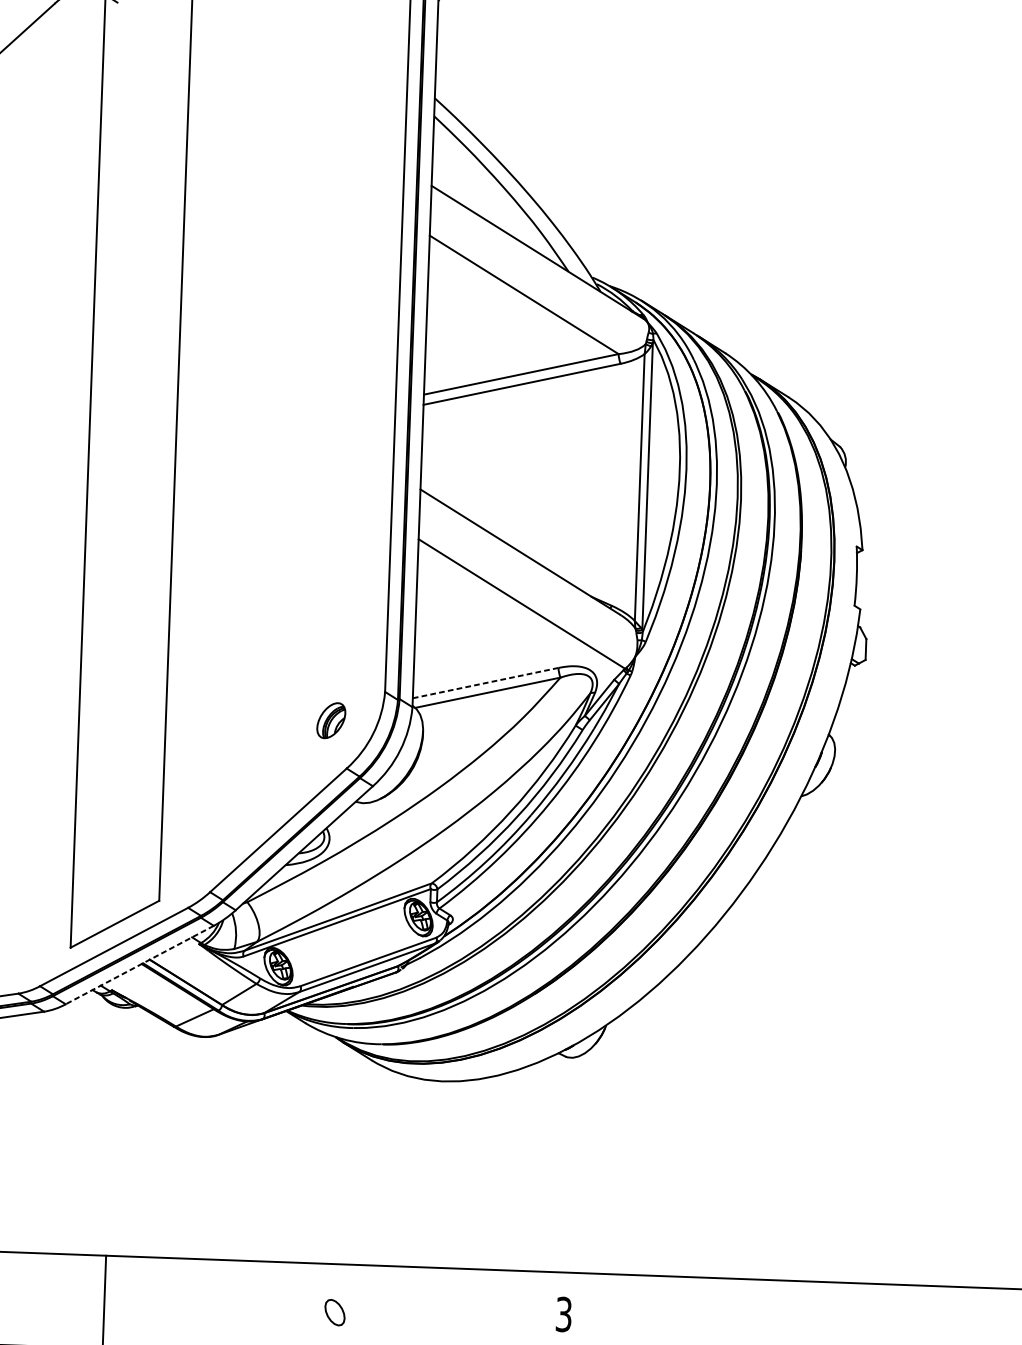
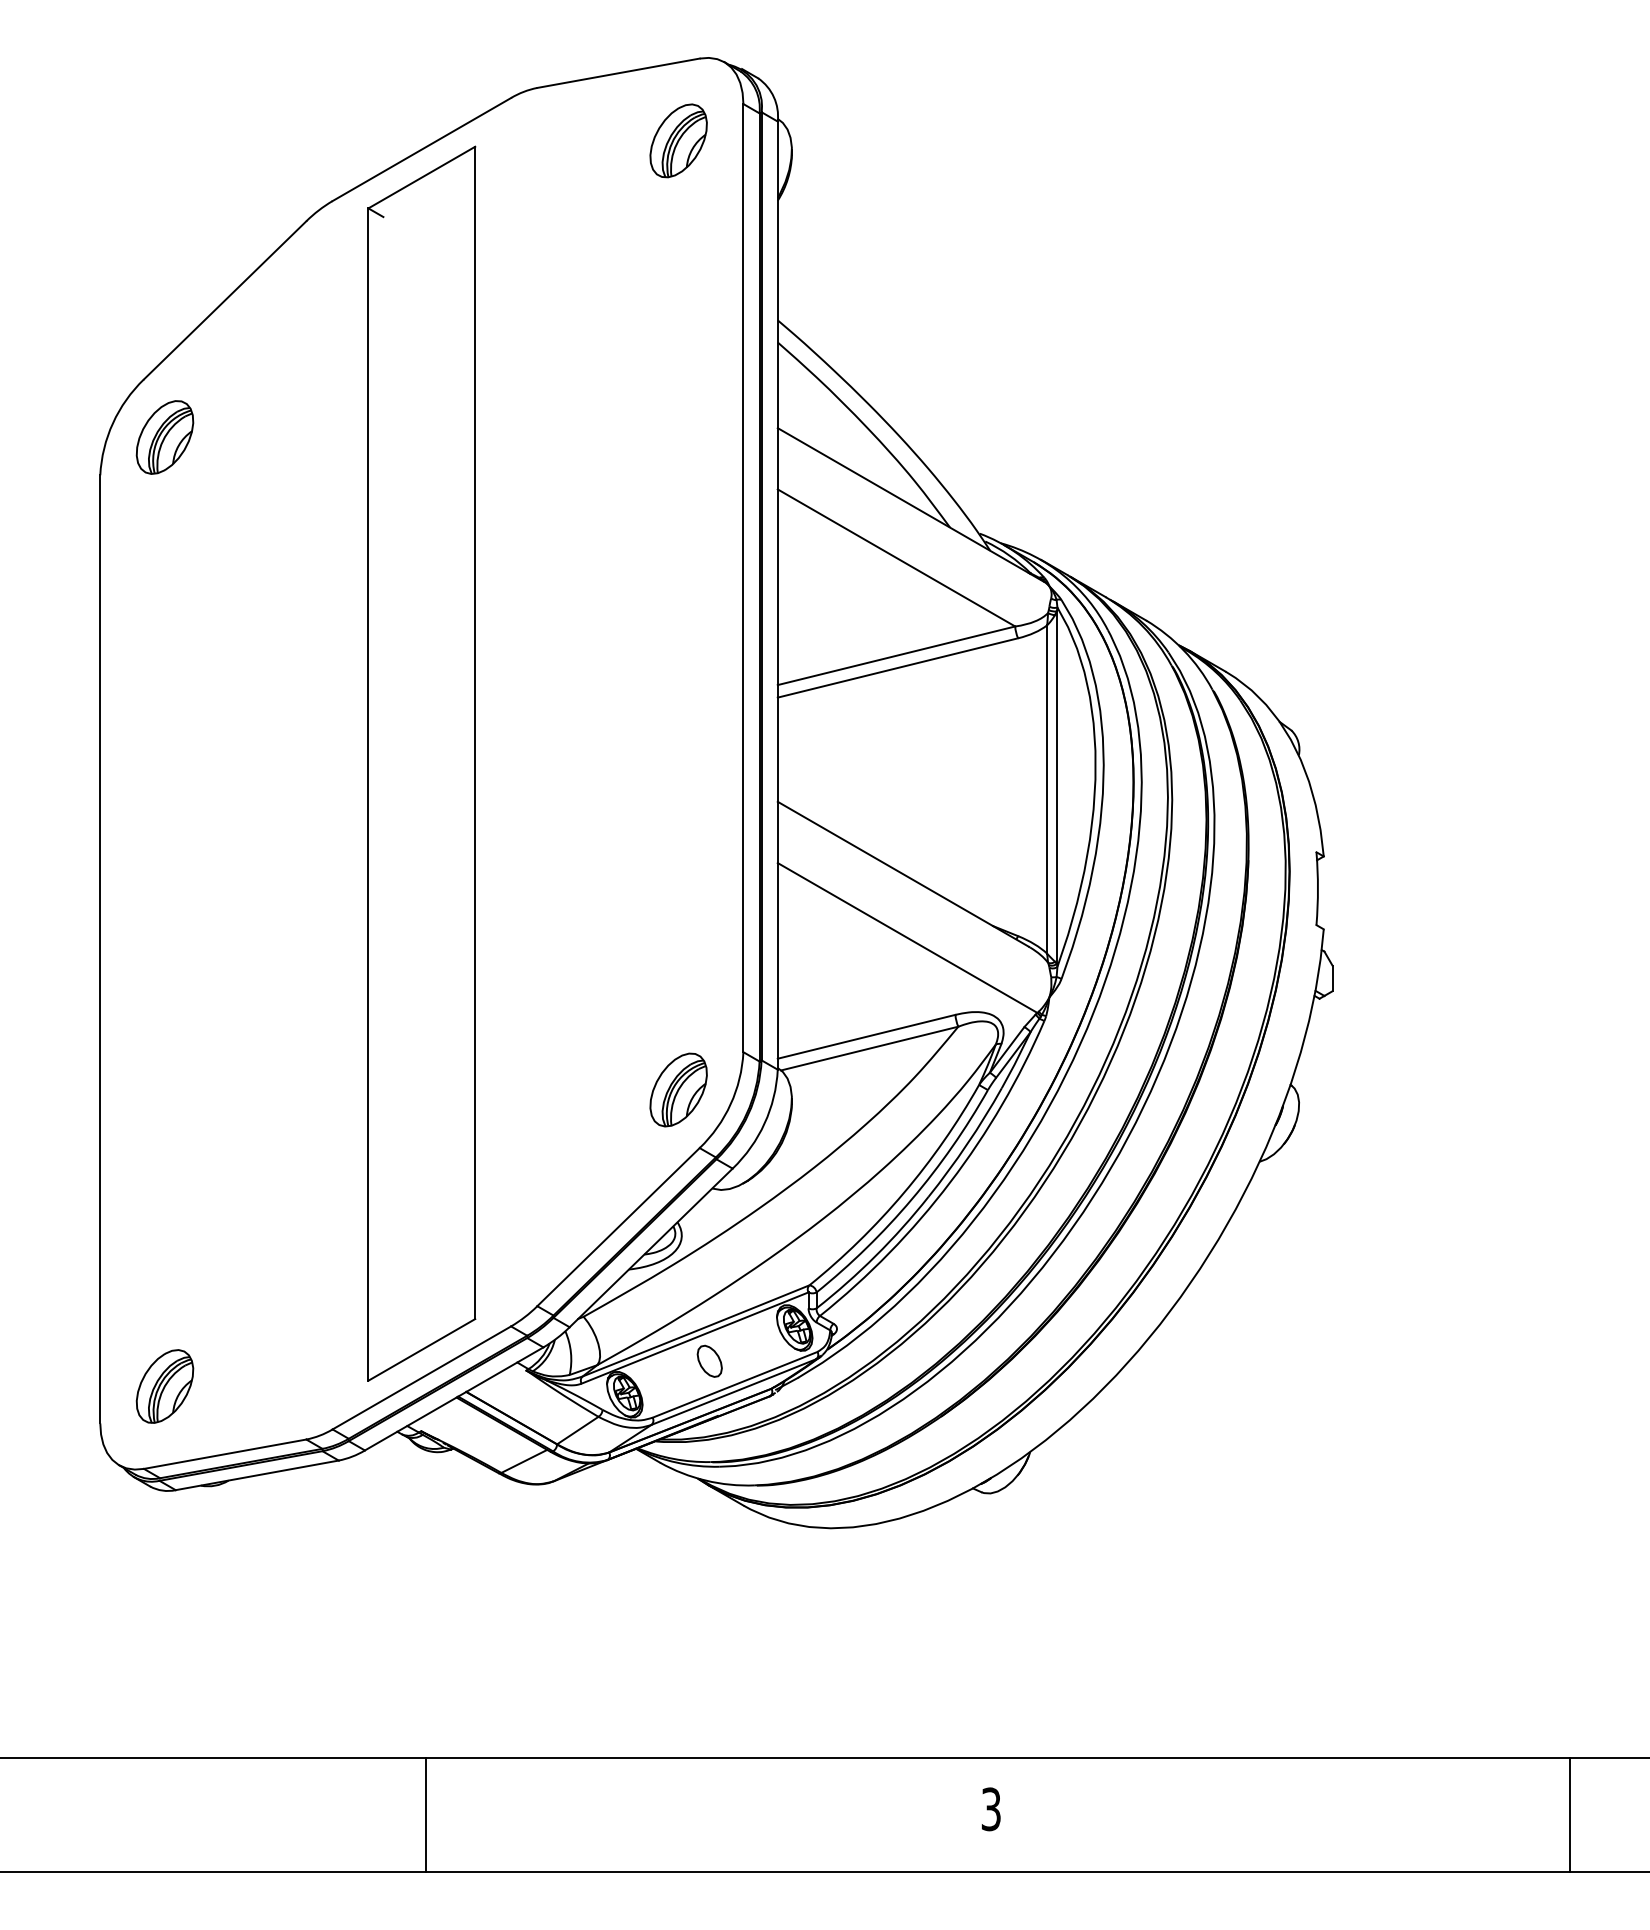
line: (485, 682) -> (866, 1036), dashed -> solid
part: (331, 720) -> (678, 1089), size x1.67
line: (139, 965) -> (453, 1399), dashed -> solid
part: (334, 1311) -> (709, 1360), moved

